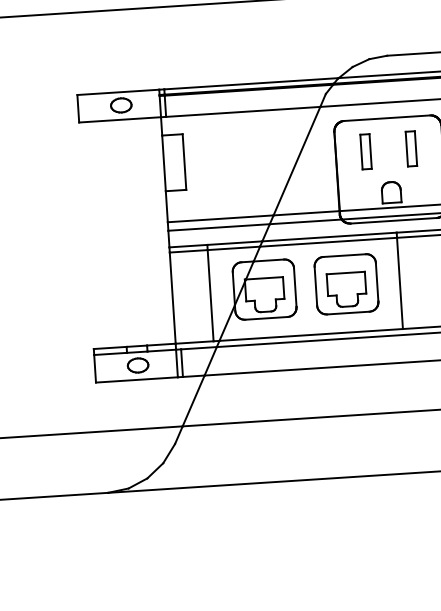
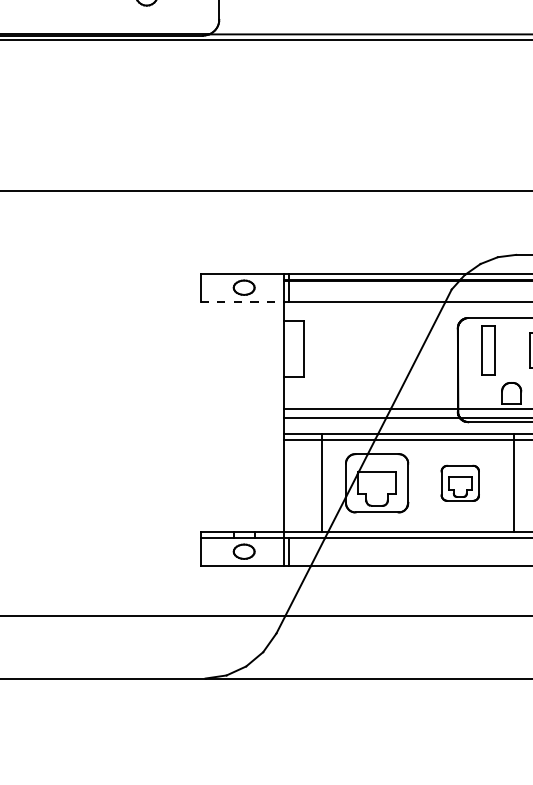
line: (120, 120) -> (242, 302), solid -> dashed
part: (365, 151) -> (488, 350), size x1.4
part: (346, 284) -> (460, 483), size x0.6

